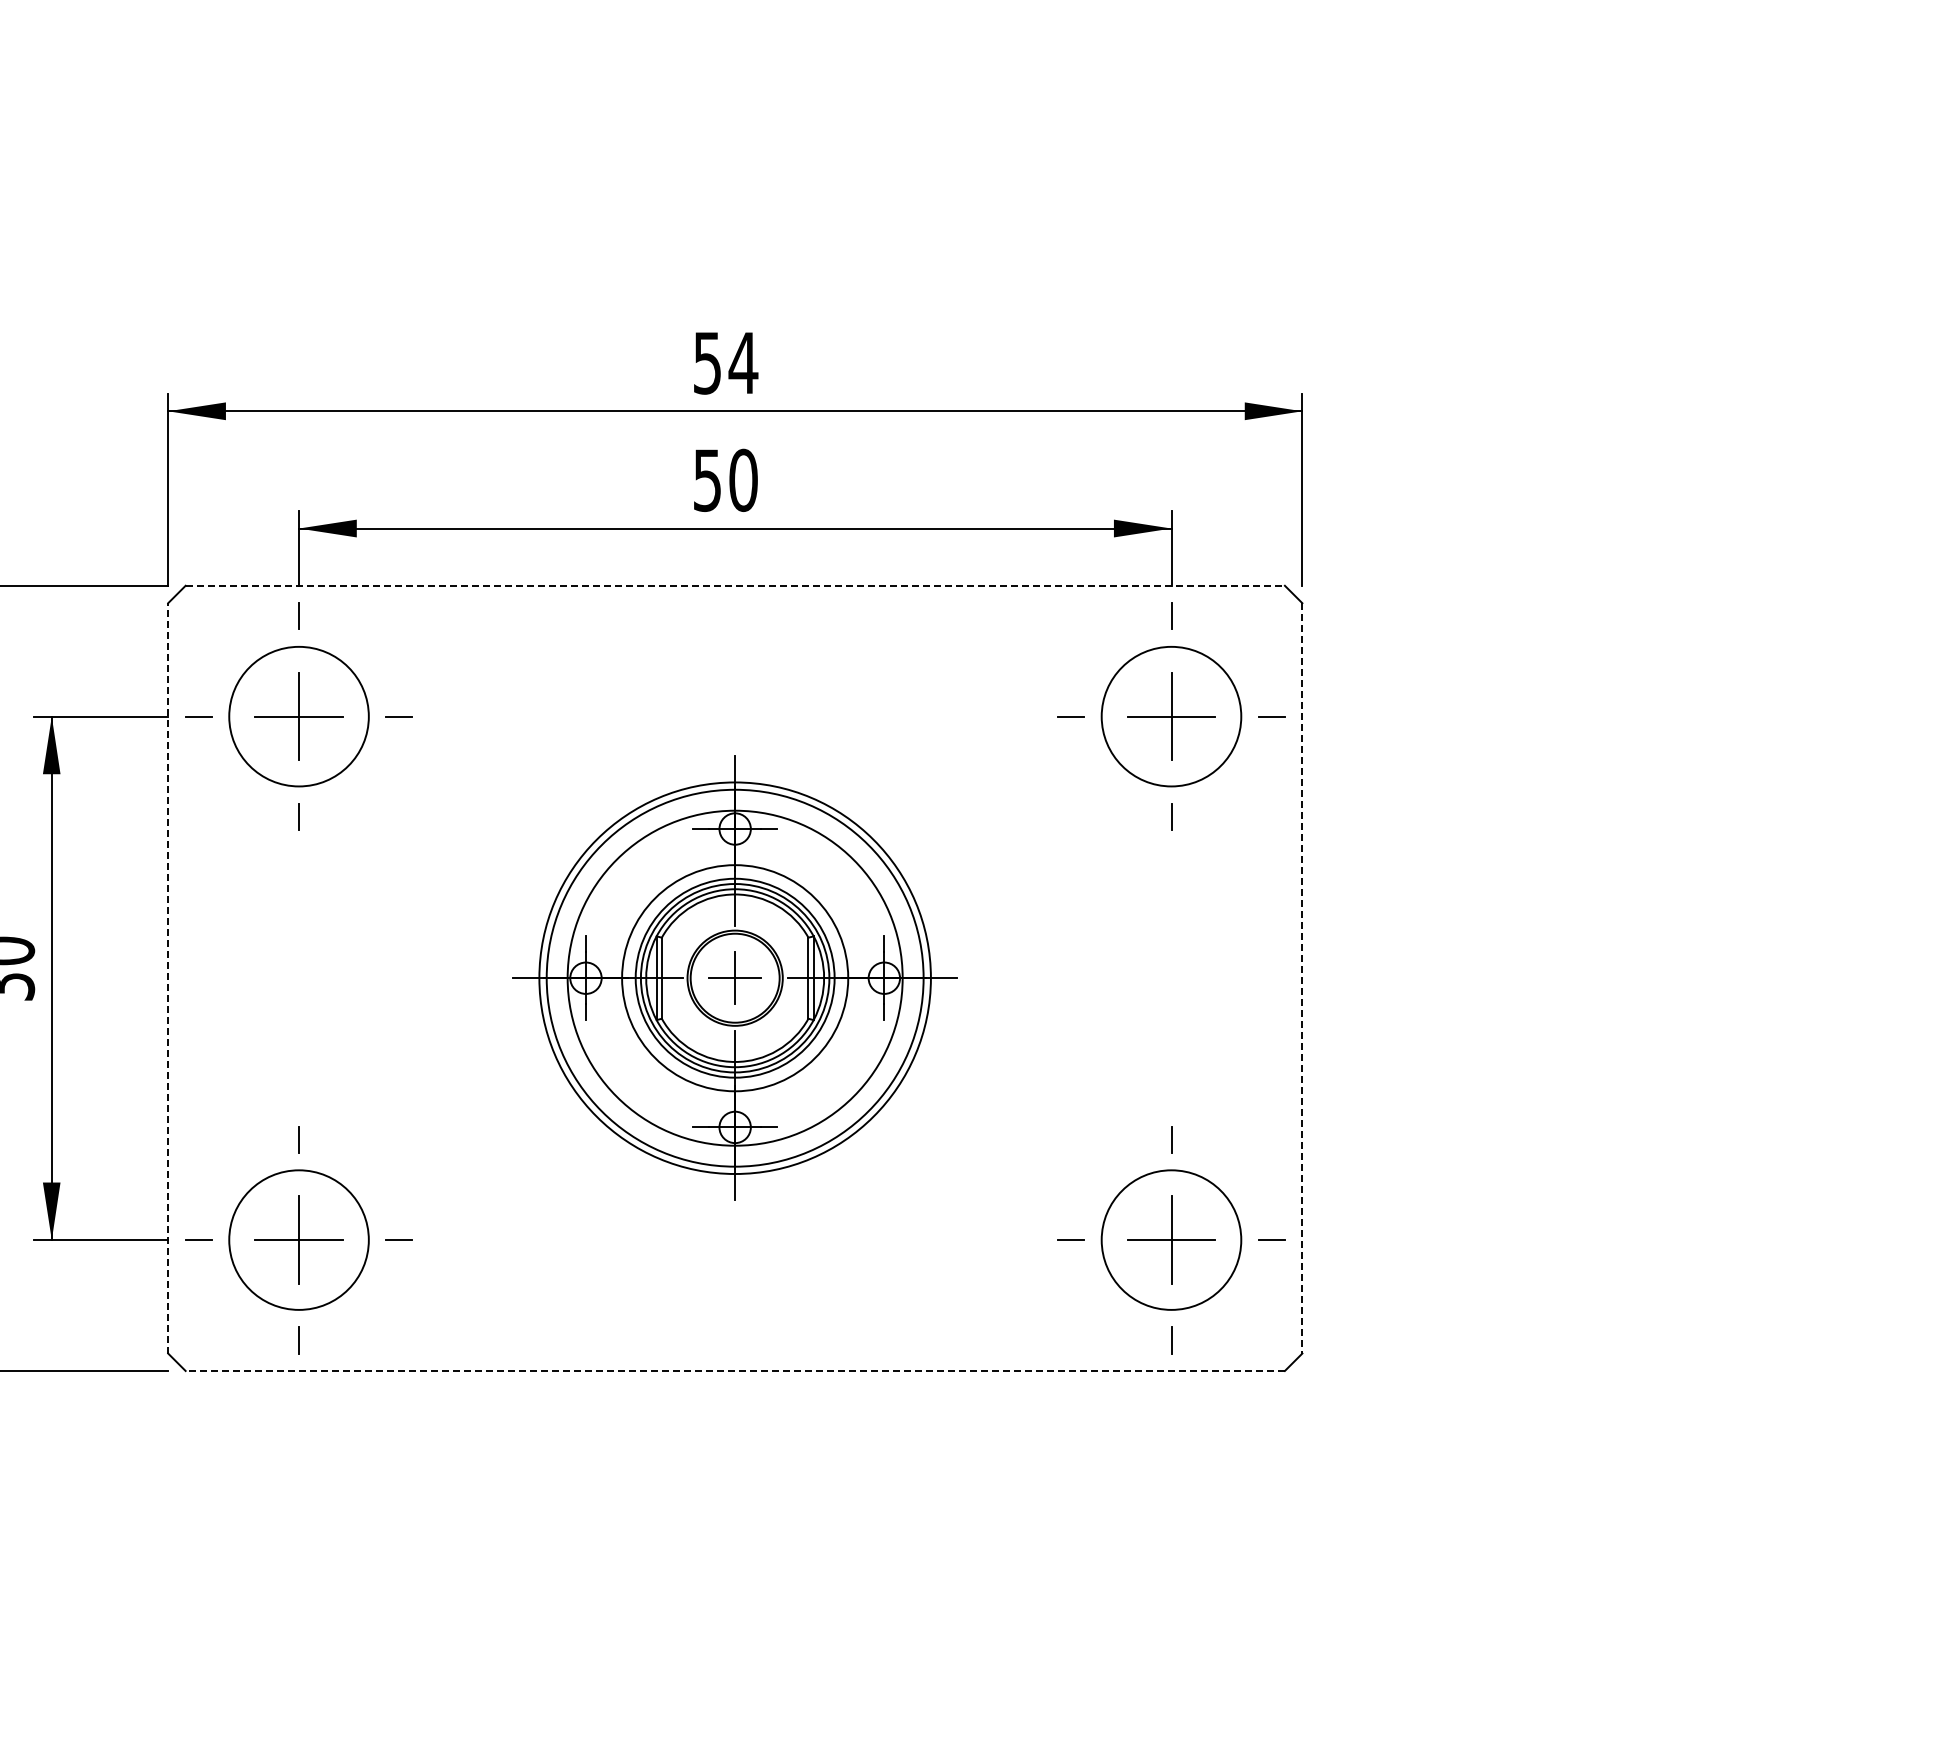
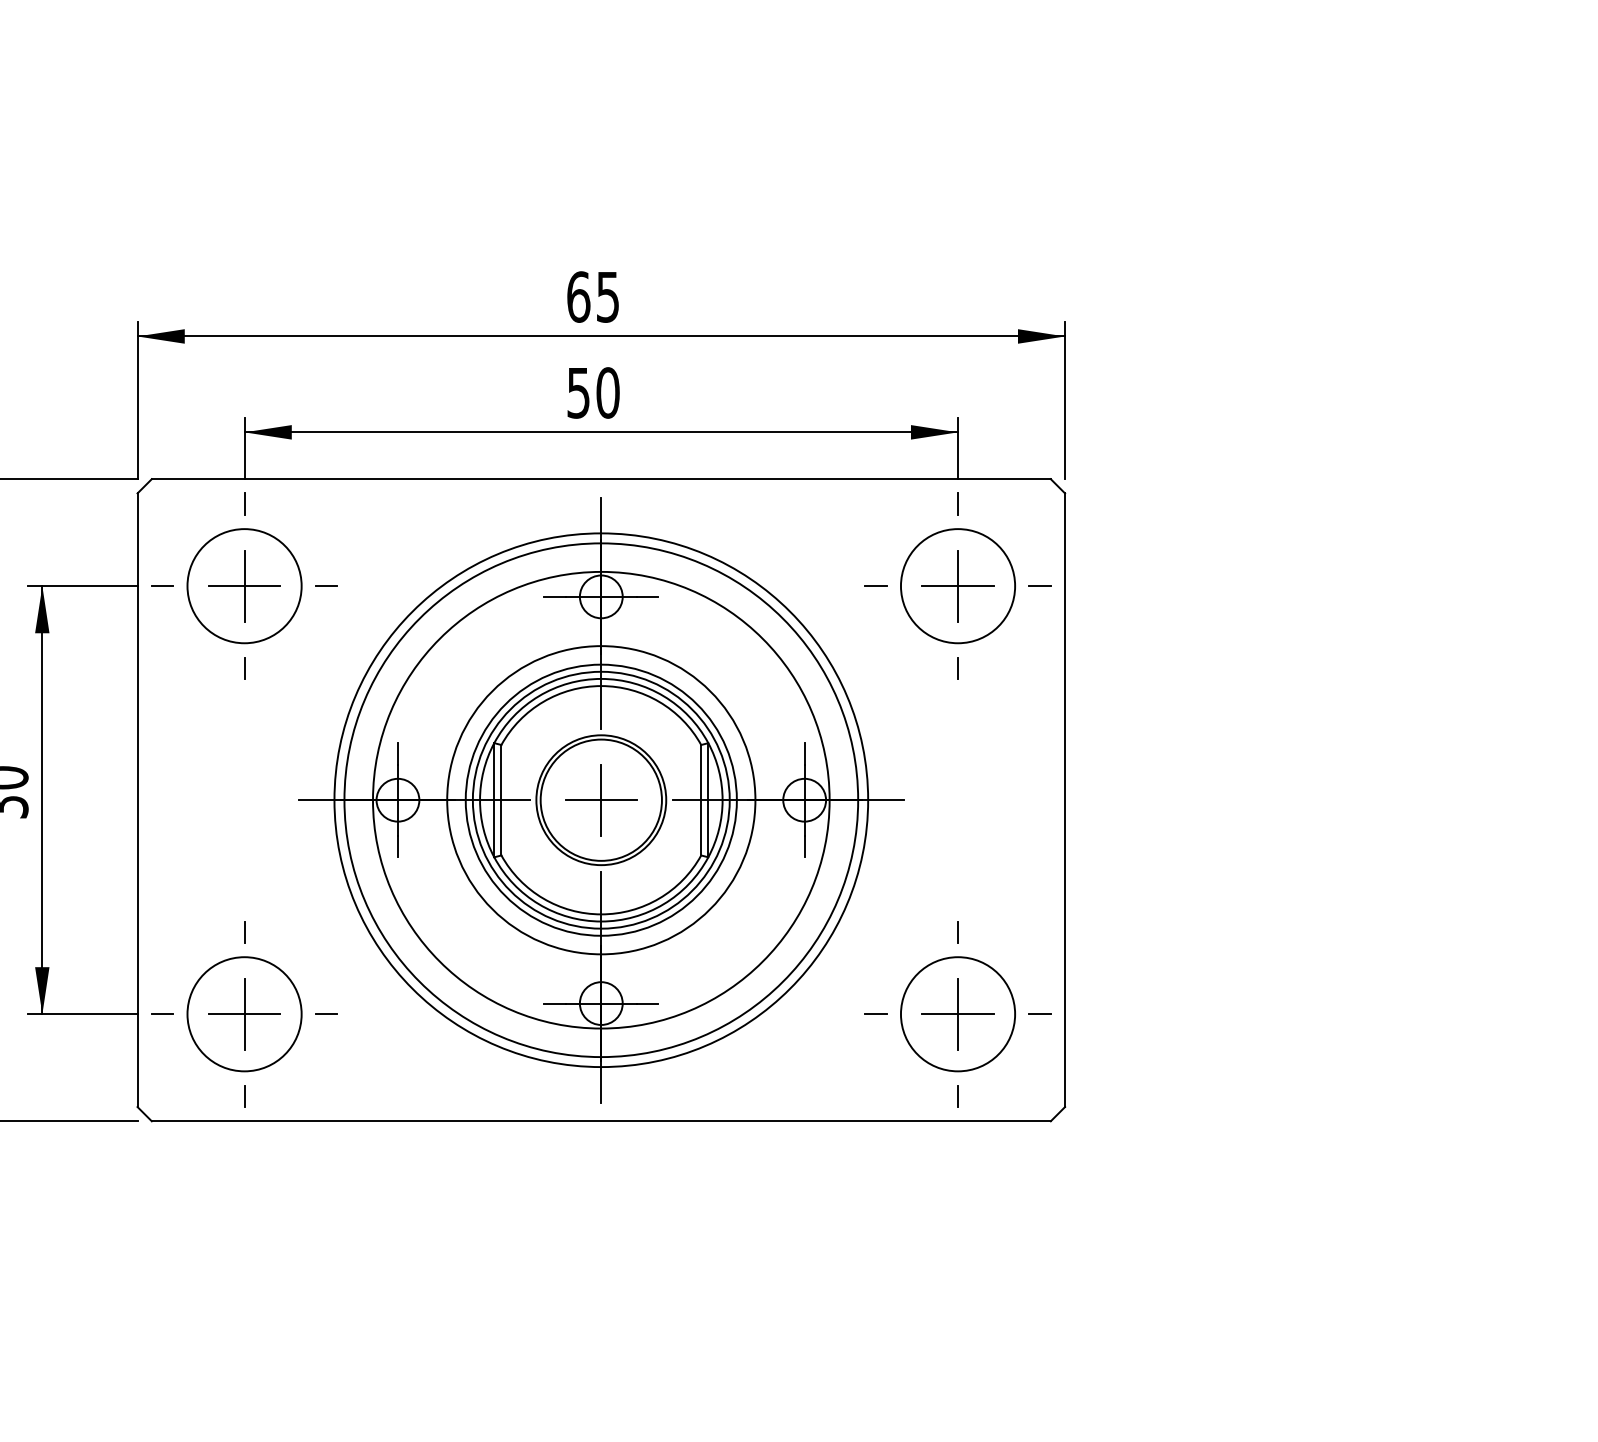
text: (725, 362) -> (593, 296), 54 -> 65
line: (735, 585) -> (601, 478), dashed -> solid
line: (168, 977) -> (137, 799), dashed -> solid
part: (734, 977) -> (600, 799), size x1.67
line: (1302, 978) -> (1065, 800), dashed -> solid
line: (735, 1370) -> (601, 1120), dashed -> solid

